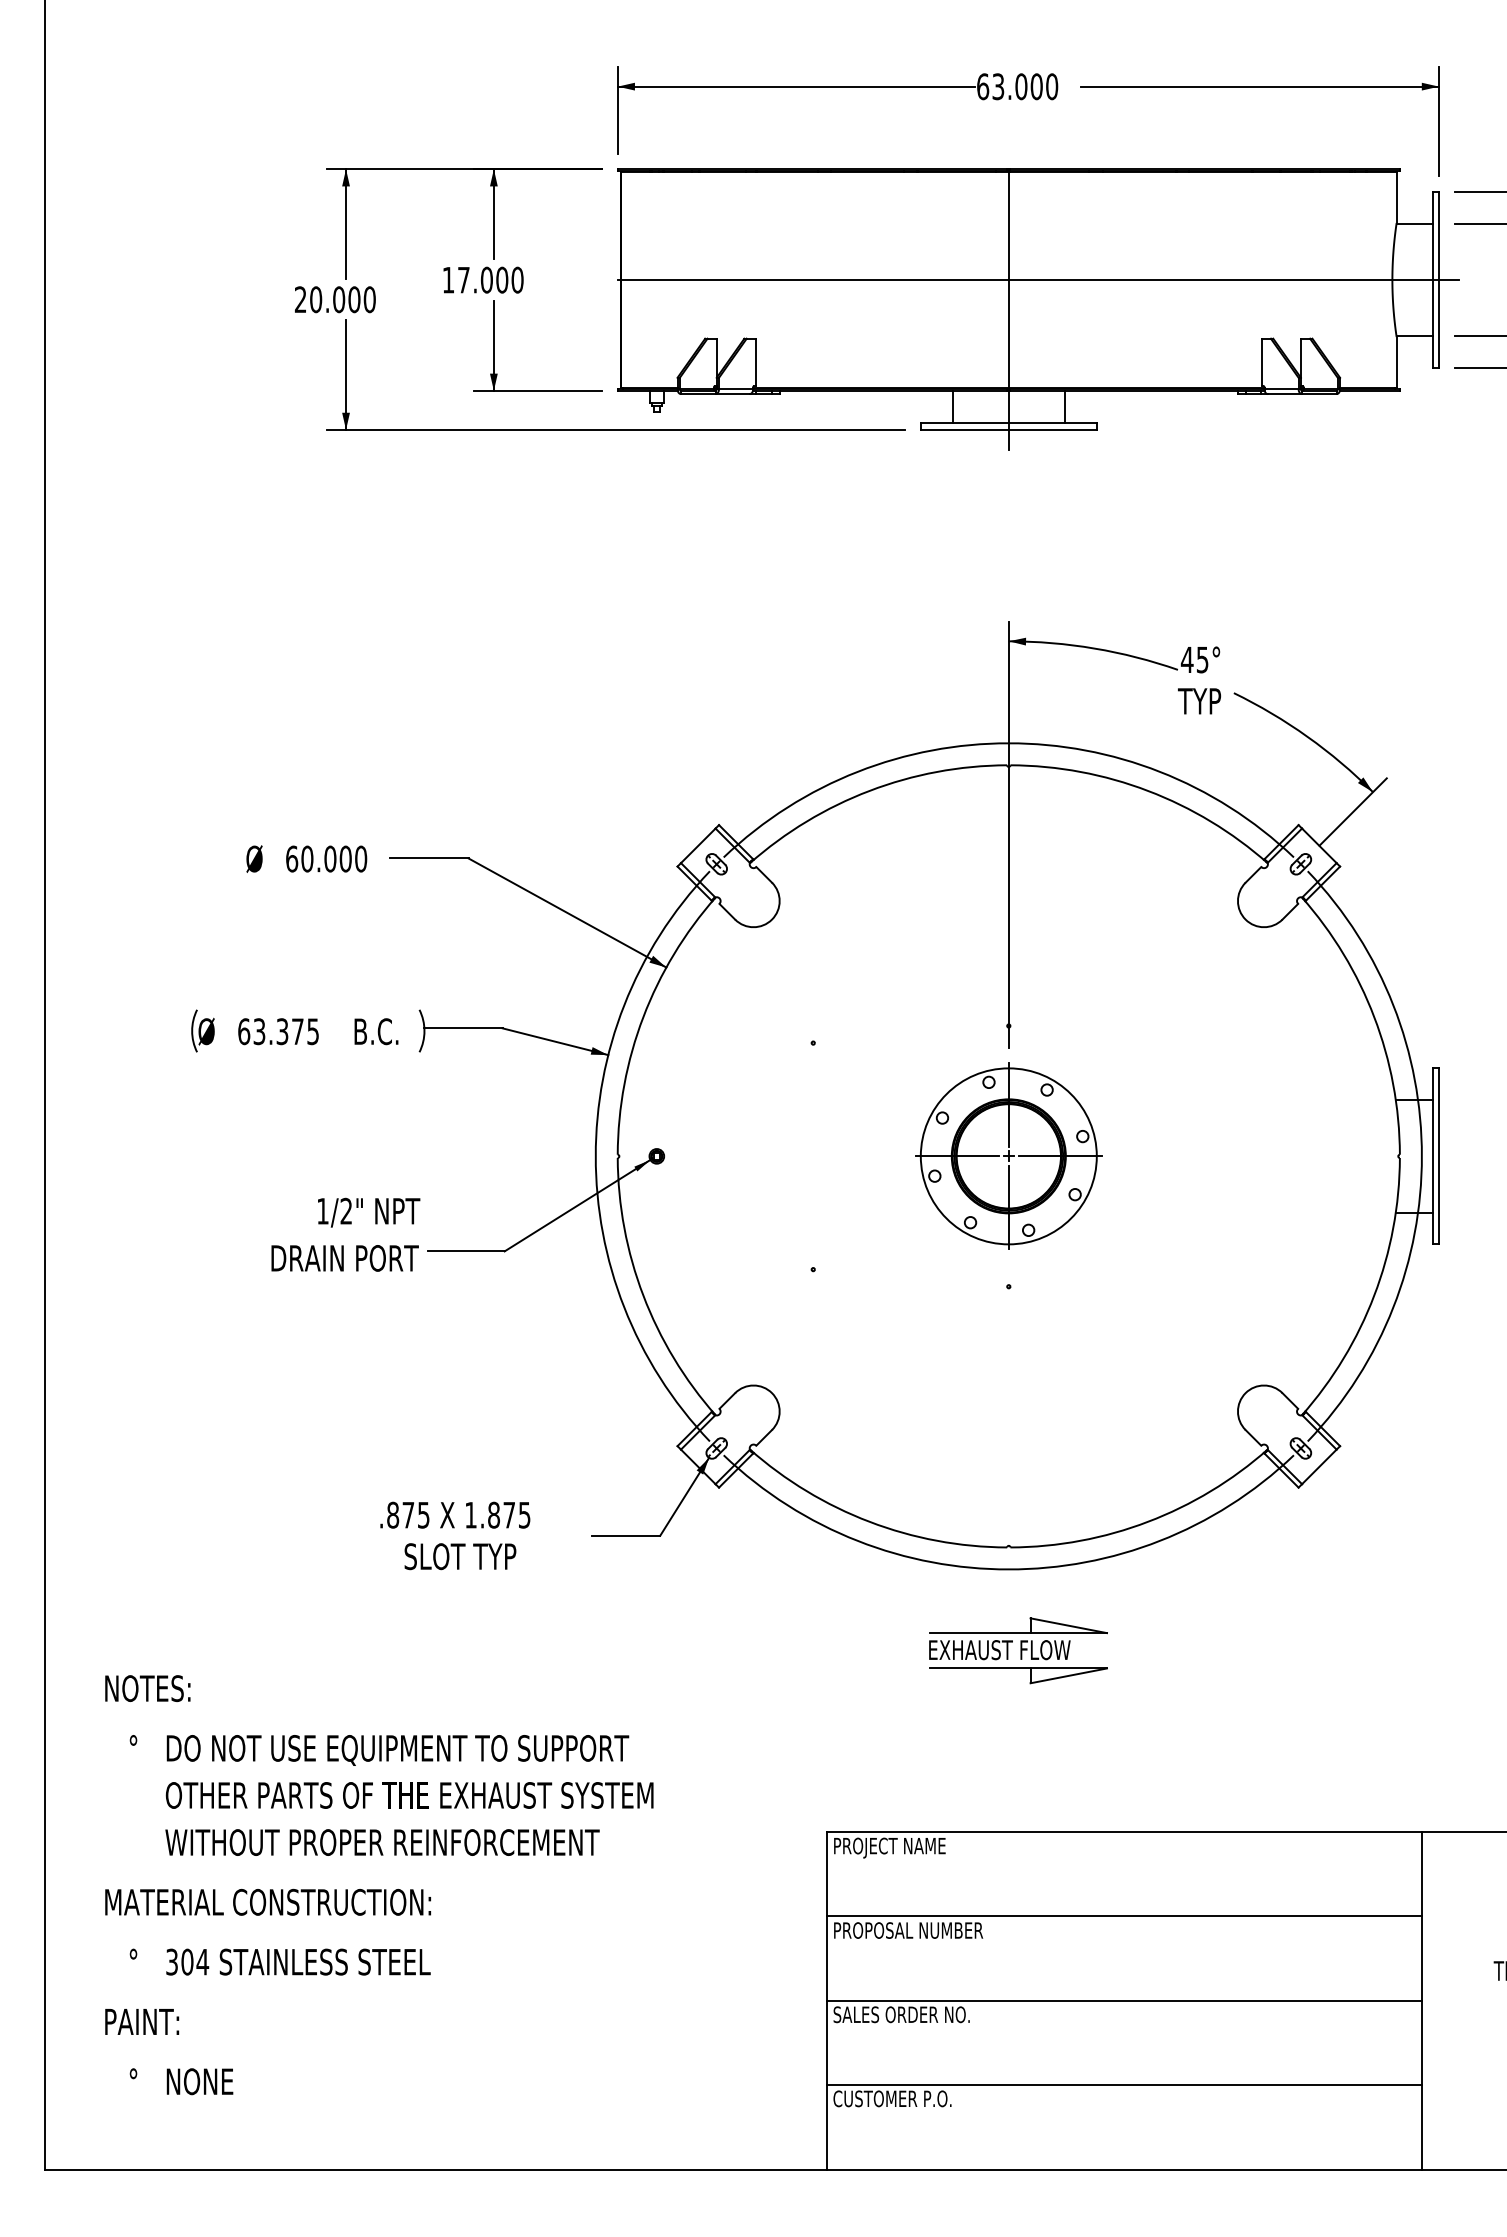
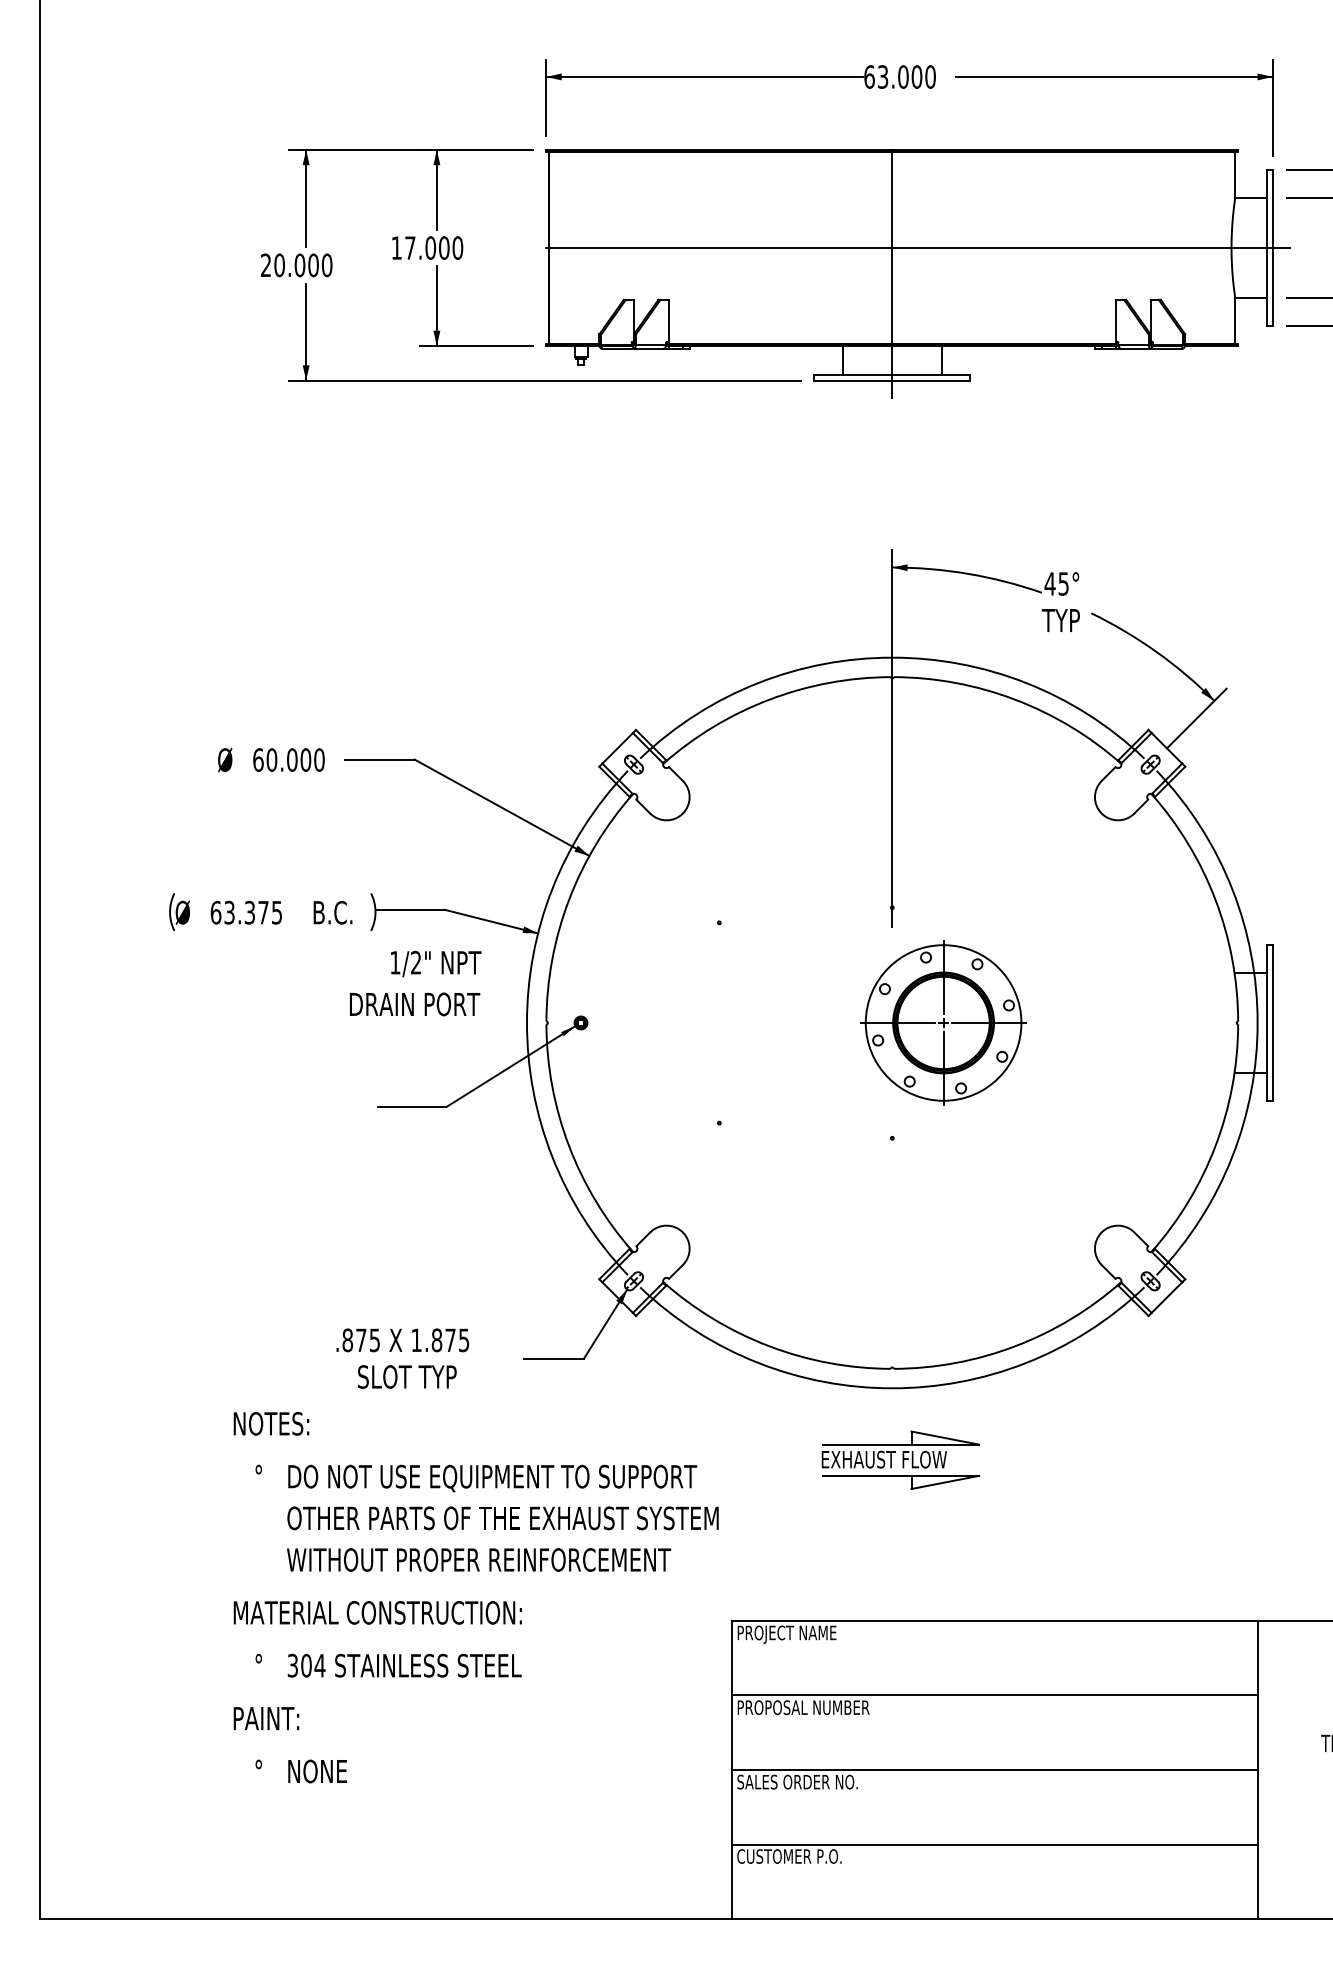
part: (1008, 1155) -> (943, 1022), moved
text: (345, 1234) -> (415, 983), moved
text: (379, 1885) -> (476, 1597), moved

